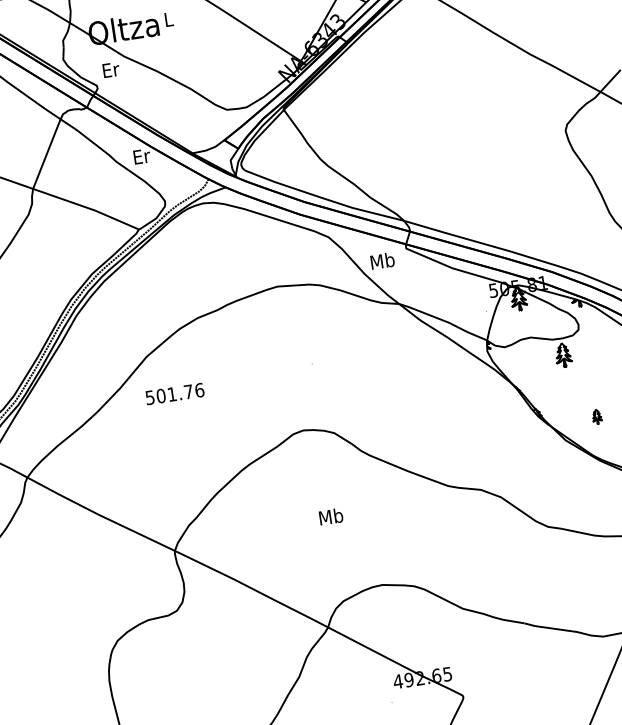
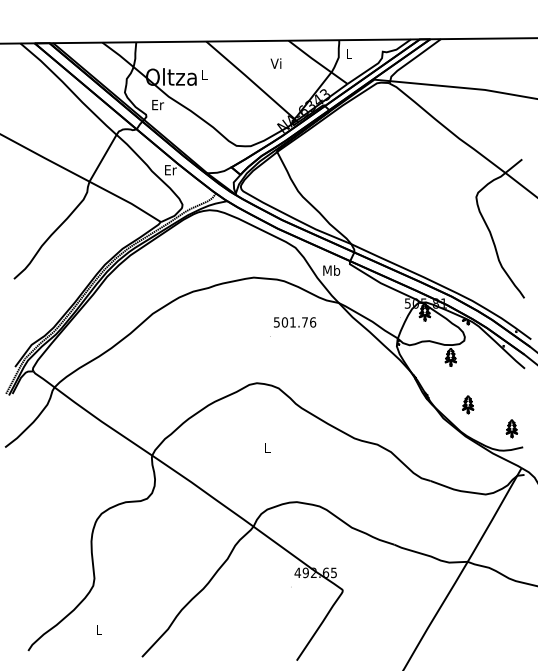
text: (174, 394) -> (294, 322), moved
part: (597, 416) -> (468, 404), size x1.67
text: (331, 516) -> (267, 447), Mb -> L

